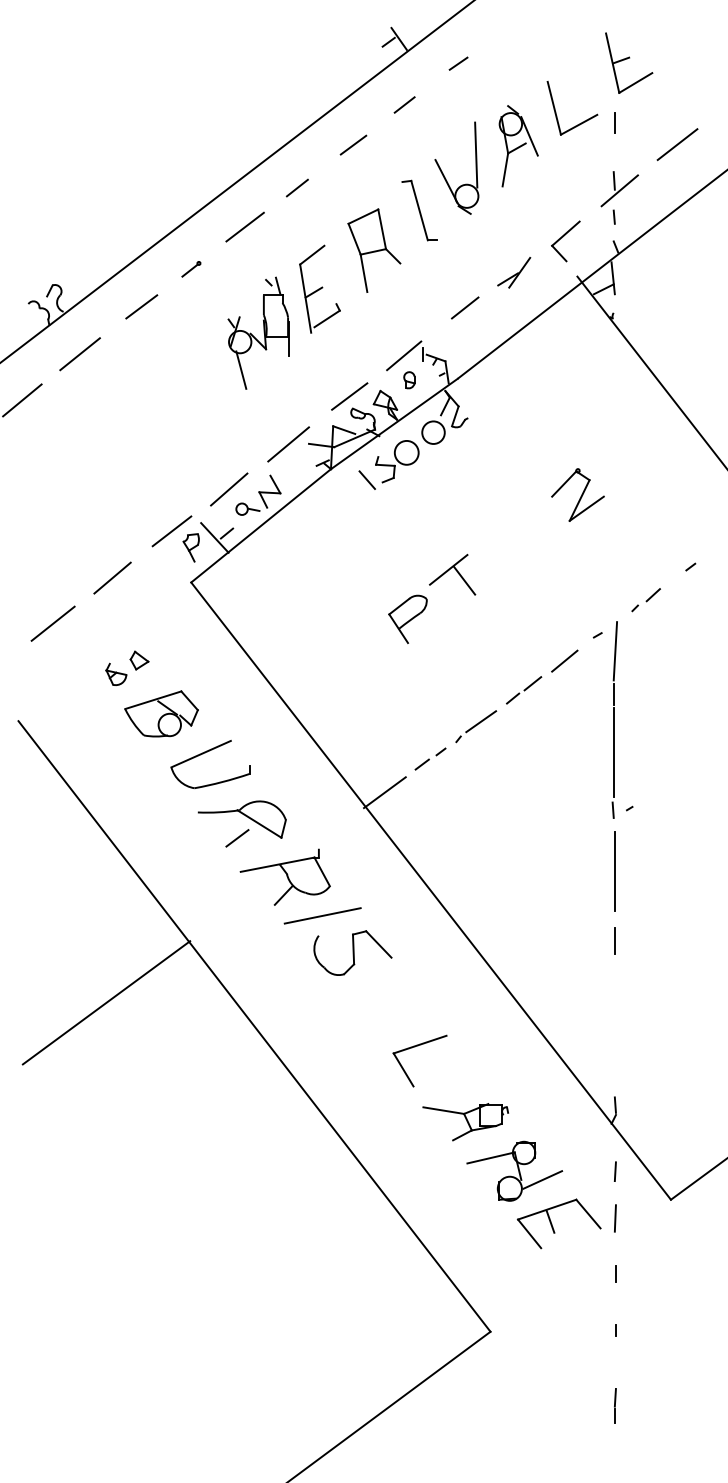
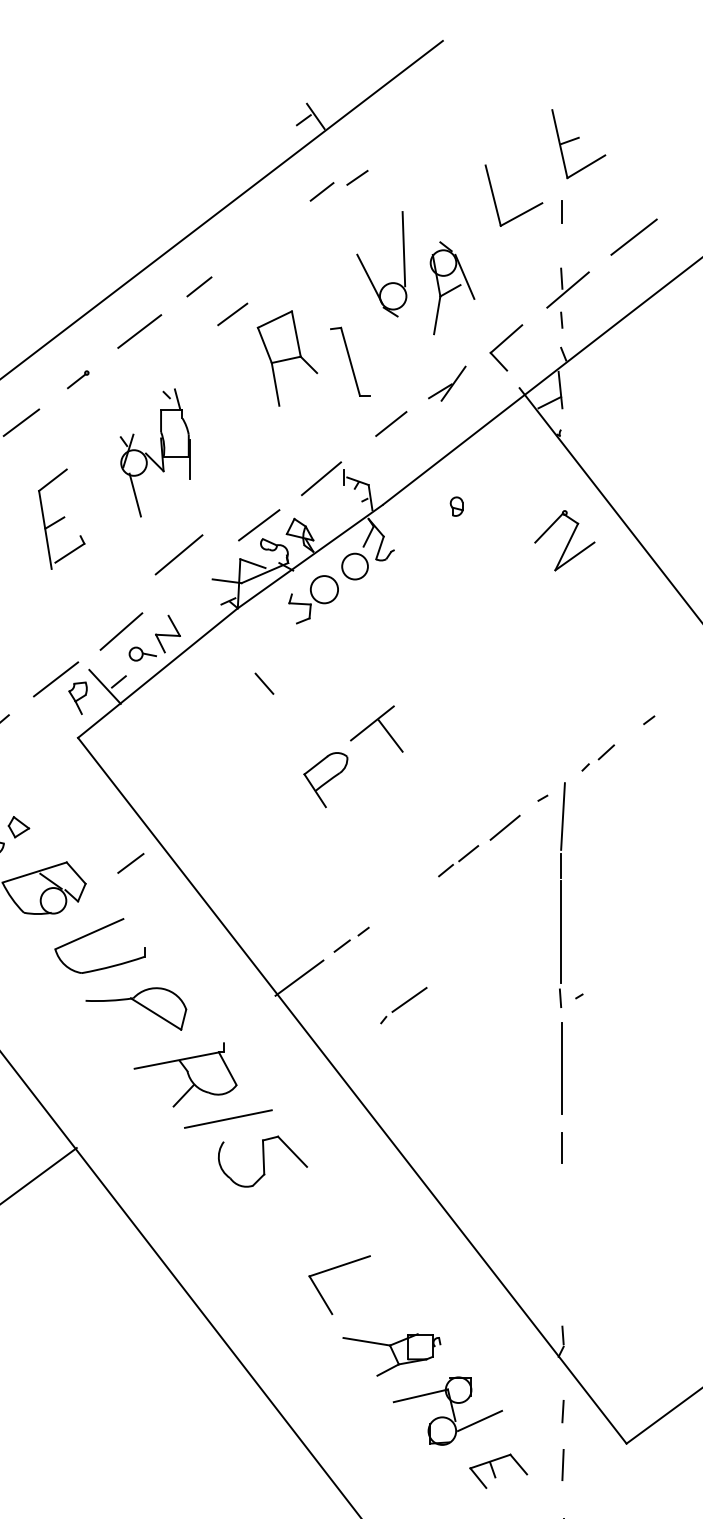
line: (458, 63) -> (357, 177), moved
line: (353, 144) -> (232, 313), moved
part: (518, 146) -> (452, 288), moved
part: (419, 210) -> (350, 361), moved
part: (319, 288) -> (61, 518), moved
part: (409, 380) -> (456, 506), moved
line: (288, 444) -> (178, 554), moved
line: (366, 479) -> (263, 683), moved
part: (577, 494) -> (564, 540), moved
part: (476, 726) -> (404, 1005), moved
line: (237, 838) -> (130, 863), moved
part: (558, 1223) -> (497, 1470), size x0.6

